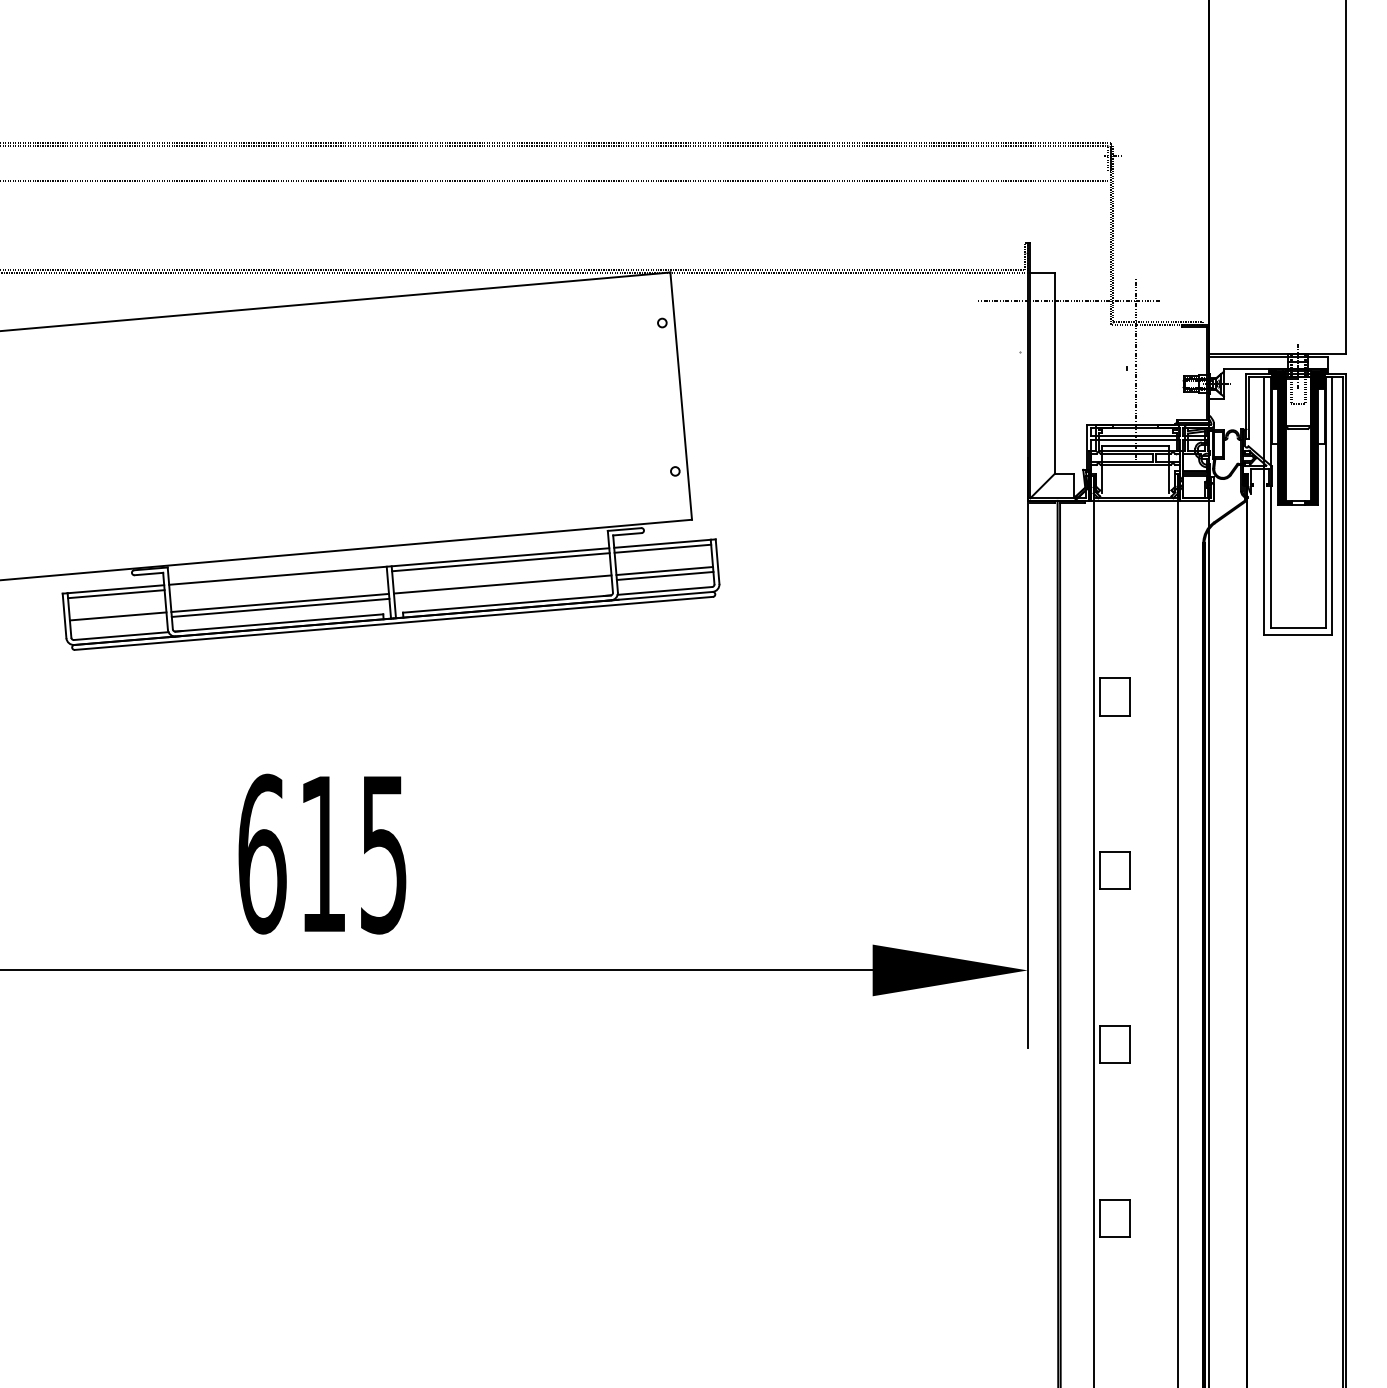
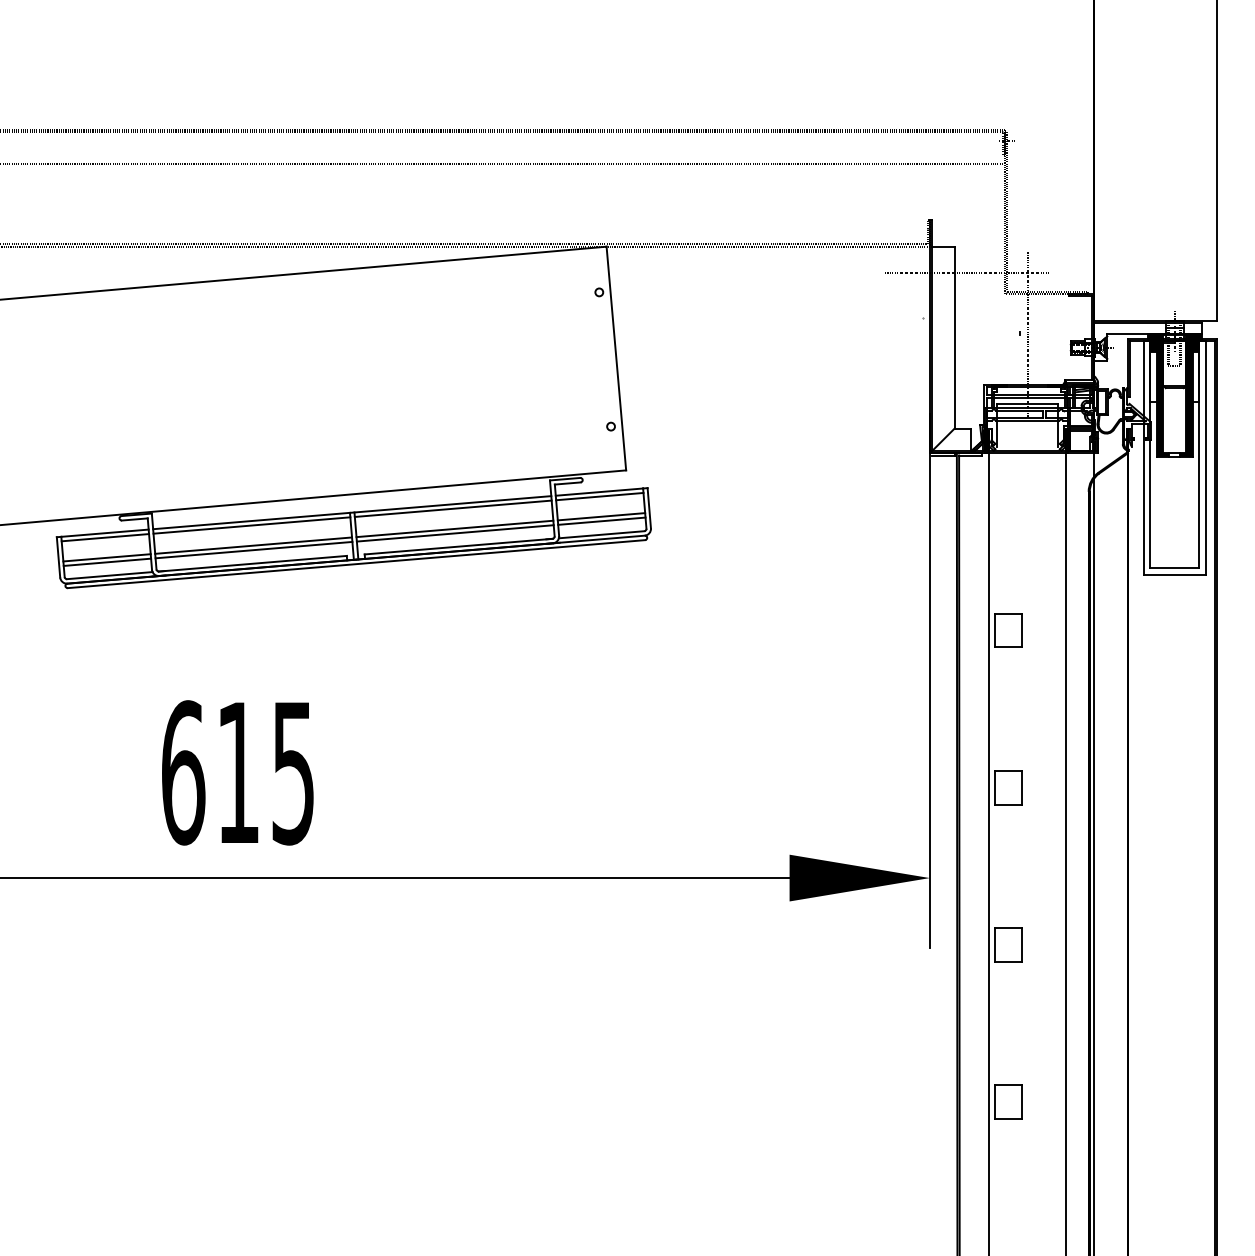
line: (277, 580) -> (251, 525), added
line: (502, 589) -> (454, 533), added
line: (118, 620) -> (107, 561), added
text: (322, 853) -> (237, 772), moved

